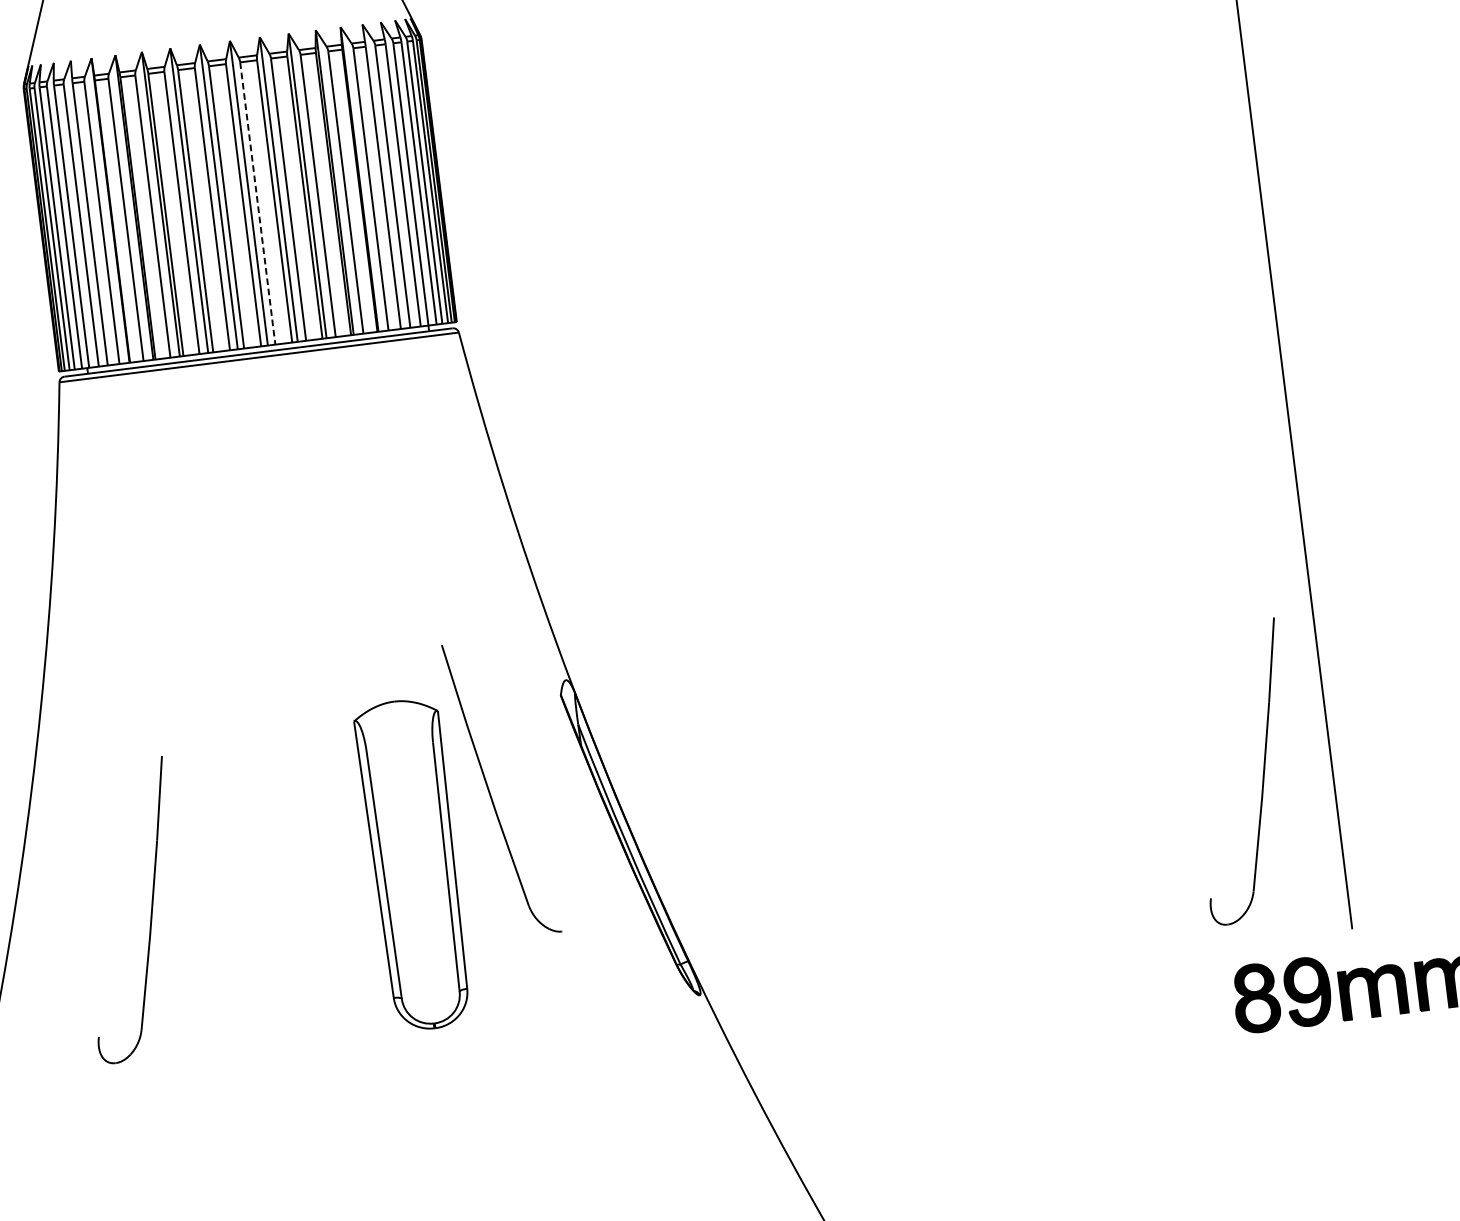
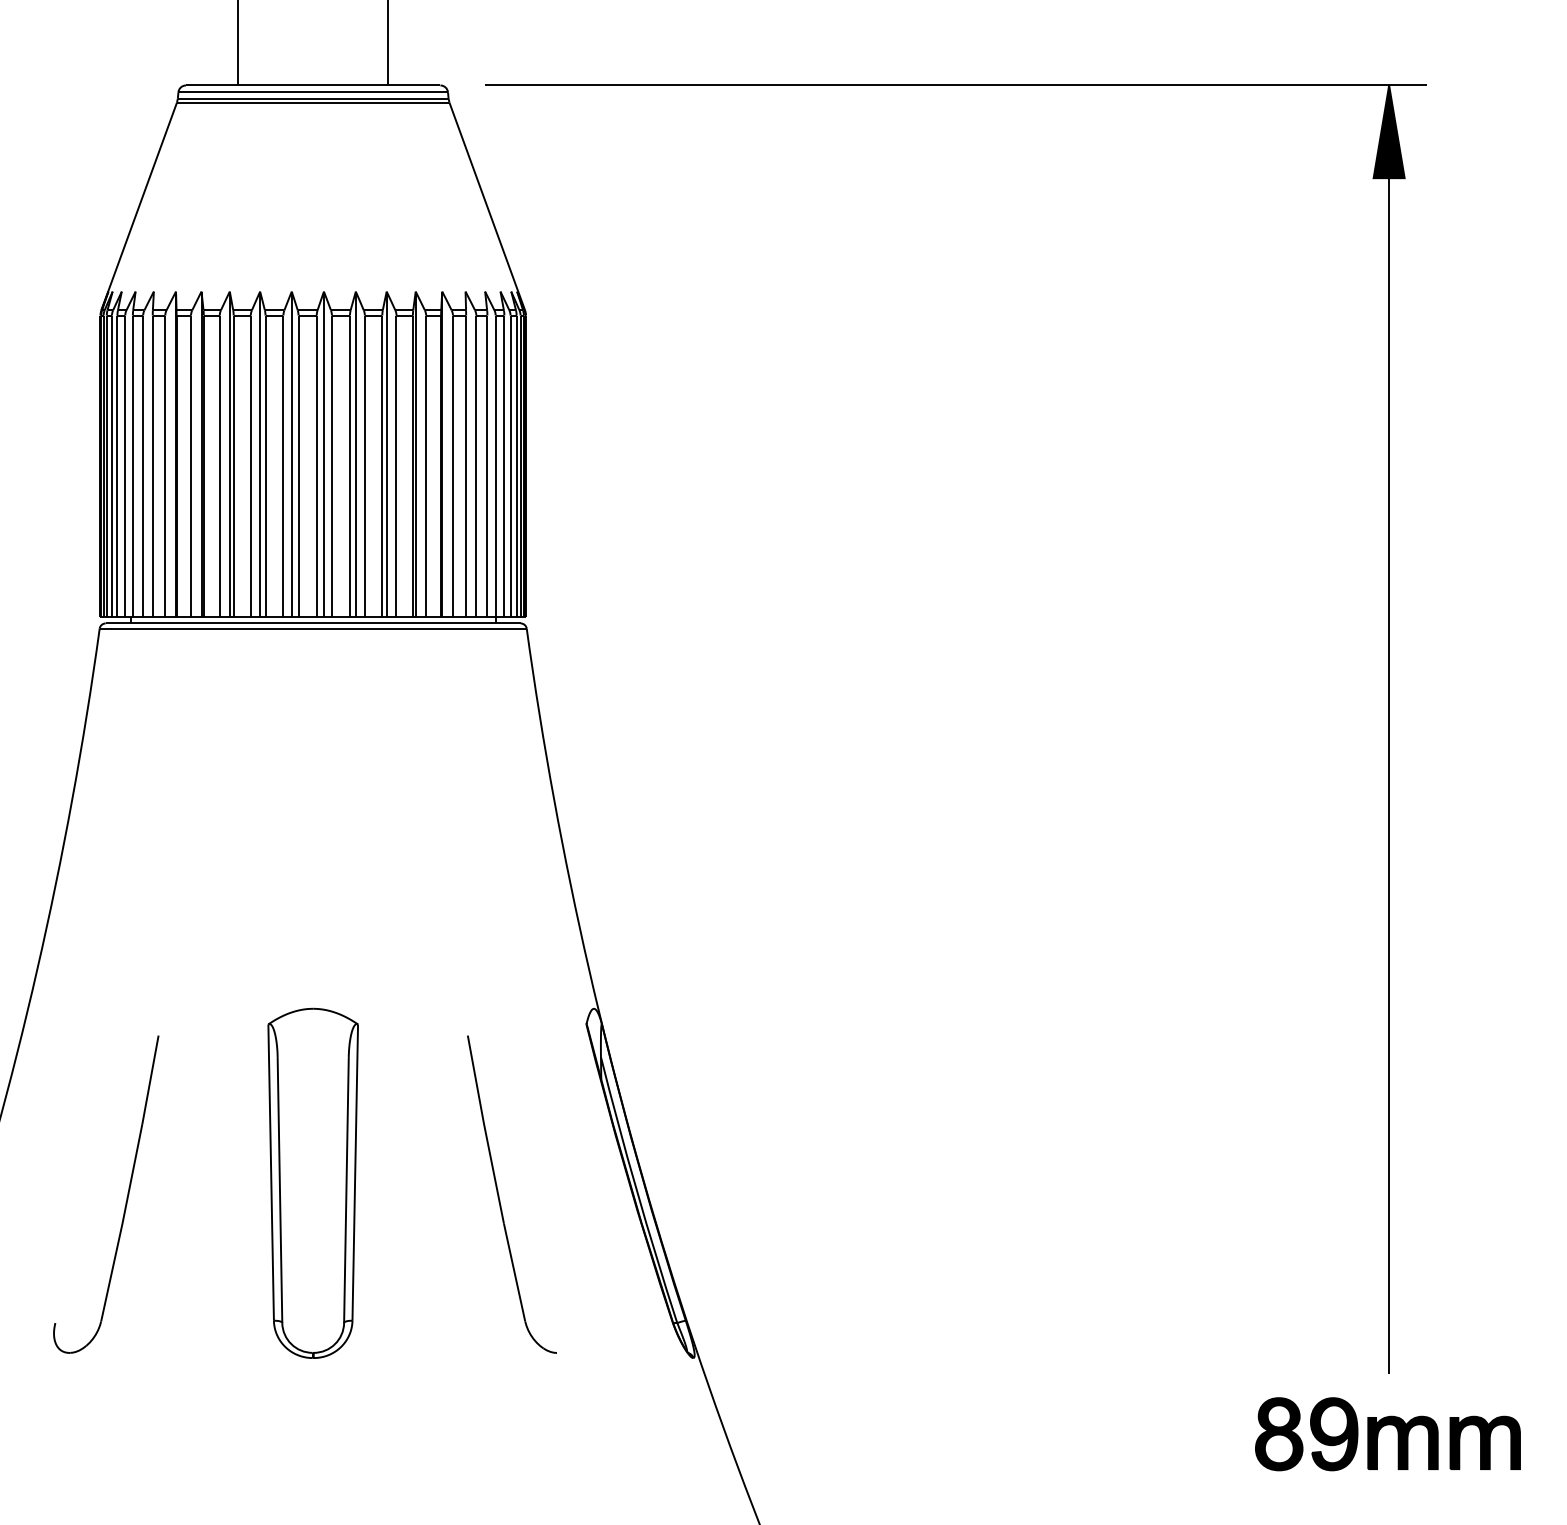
line: (257, 203) -> (331, 466), dashed -> solid
part: (1262, 772) -> (1315, 1197), removed
part: (490, 791) -> (499, 1195), moved
part: (413, 864) -> (312, 1182), moved

